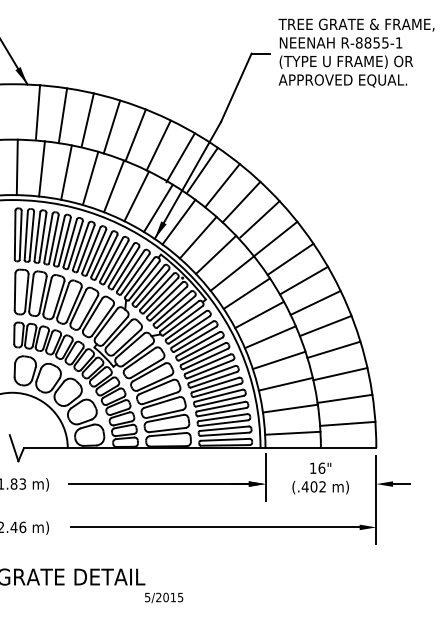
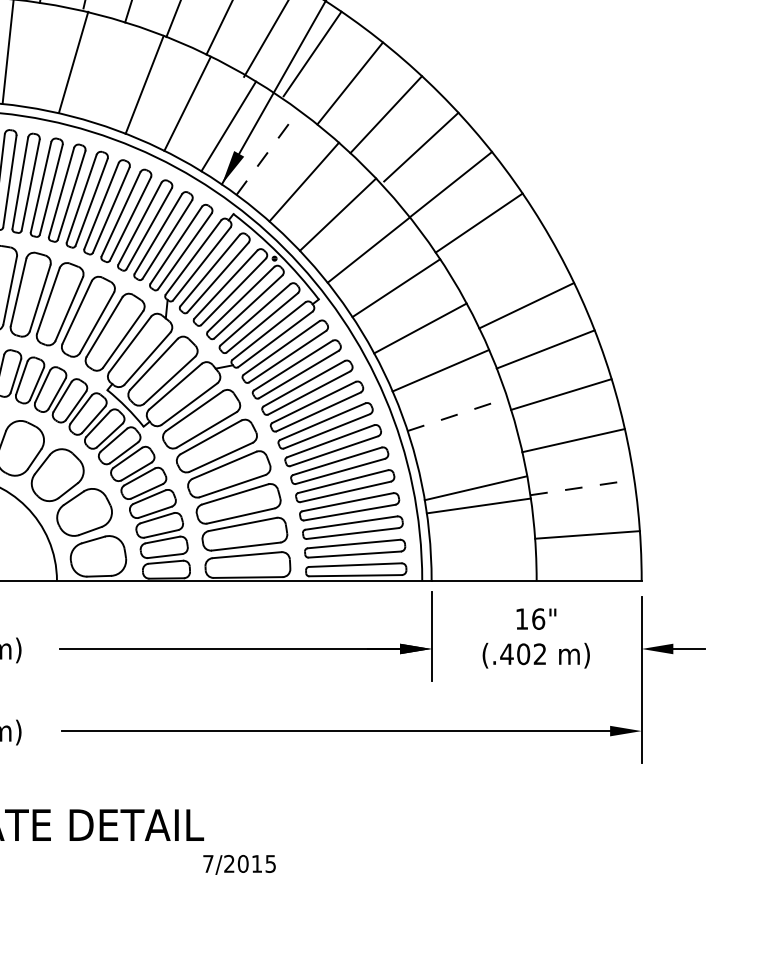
line: (66, 172) -> (54, 58), removed
line: (90, 178) -> (73, 62), moved
line: (179, 222) -> (268, 153), solid -> dashed
line: (303, 280) -> (503, 263), removed
line: (279, 360) -> (458, 414), solid -> dashed
line: (285, 383) -> (475, 486), moved
line: (344, 398) -> (581, 486), solid -> dashed
line: (292, 432) -> (482, 551), removed
text: (147, 597) -> (208, 863), 5/2015 -> 7/2015

